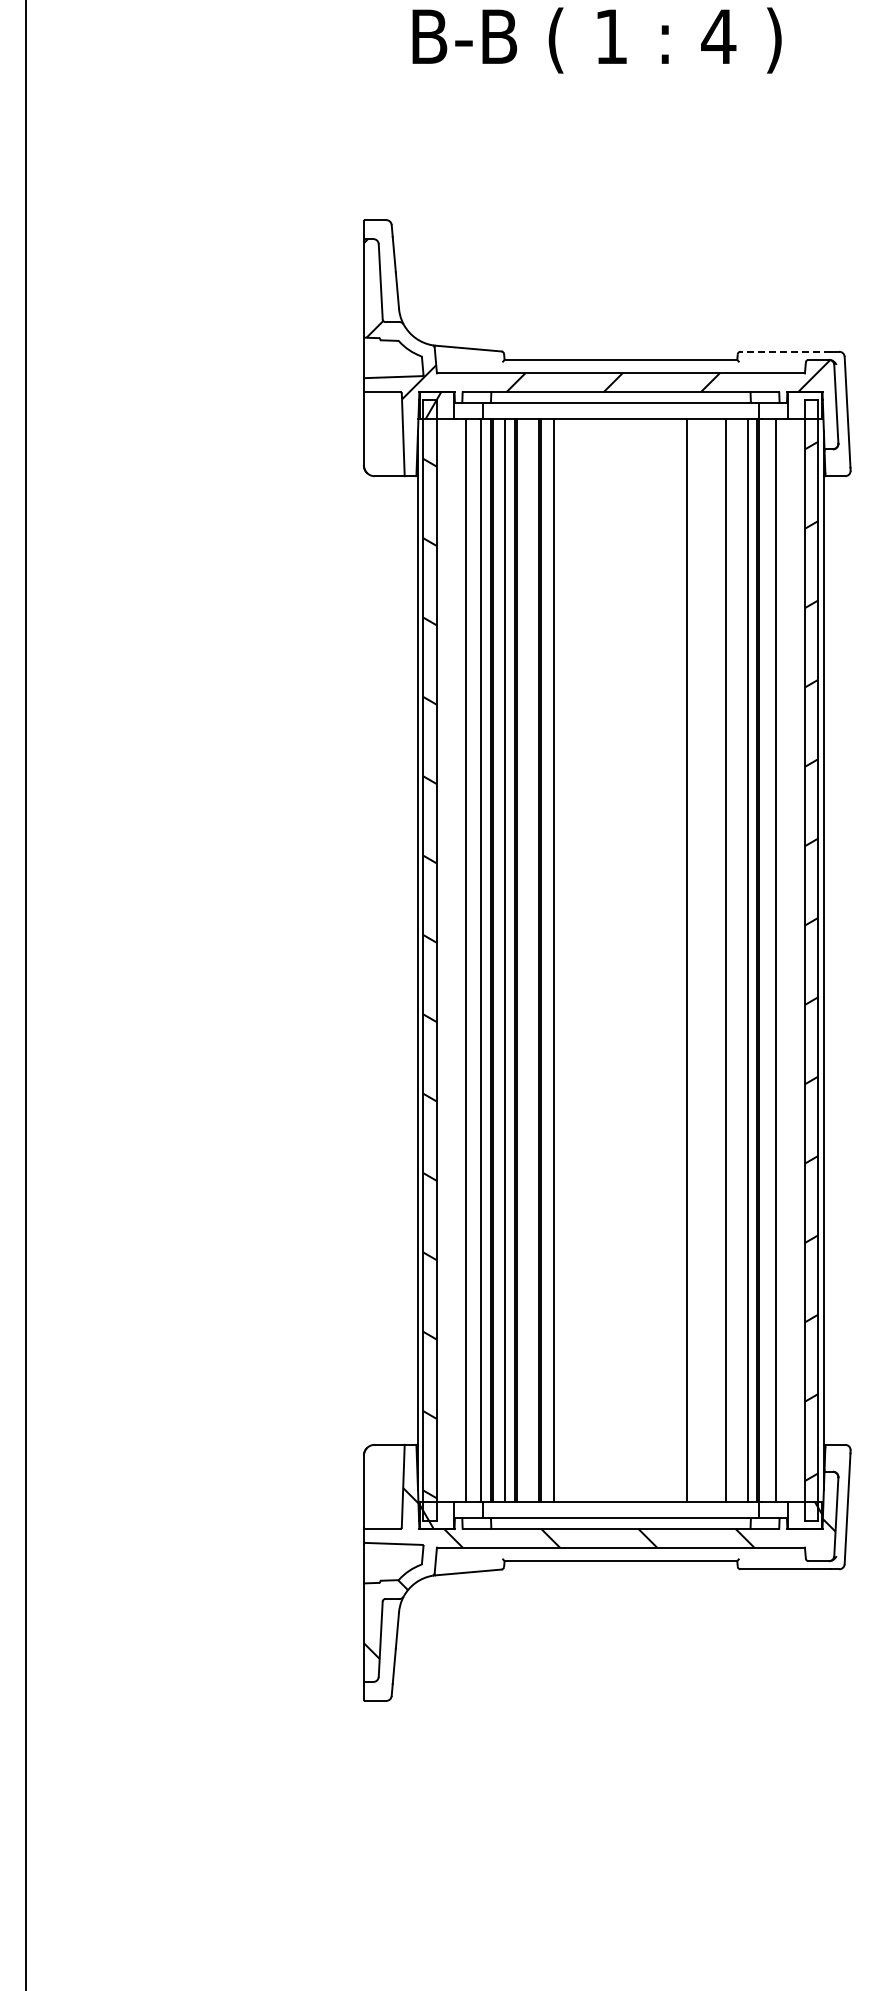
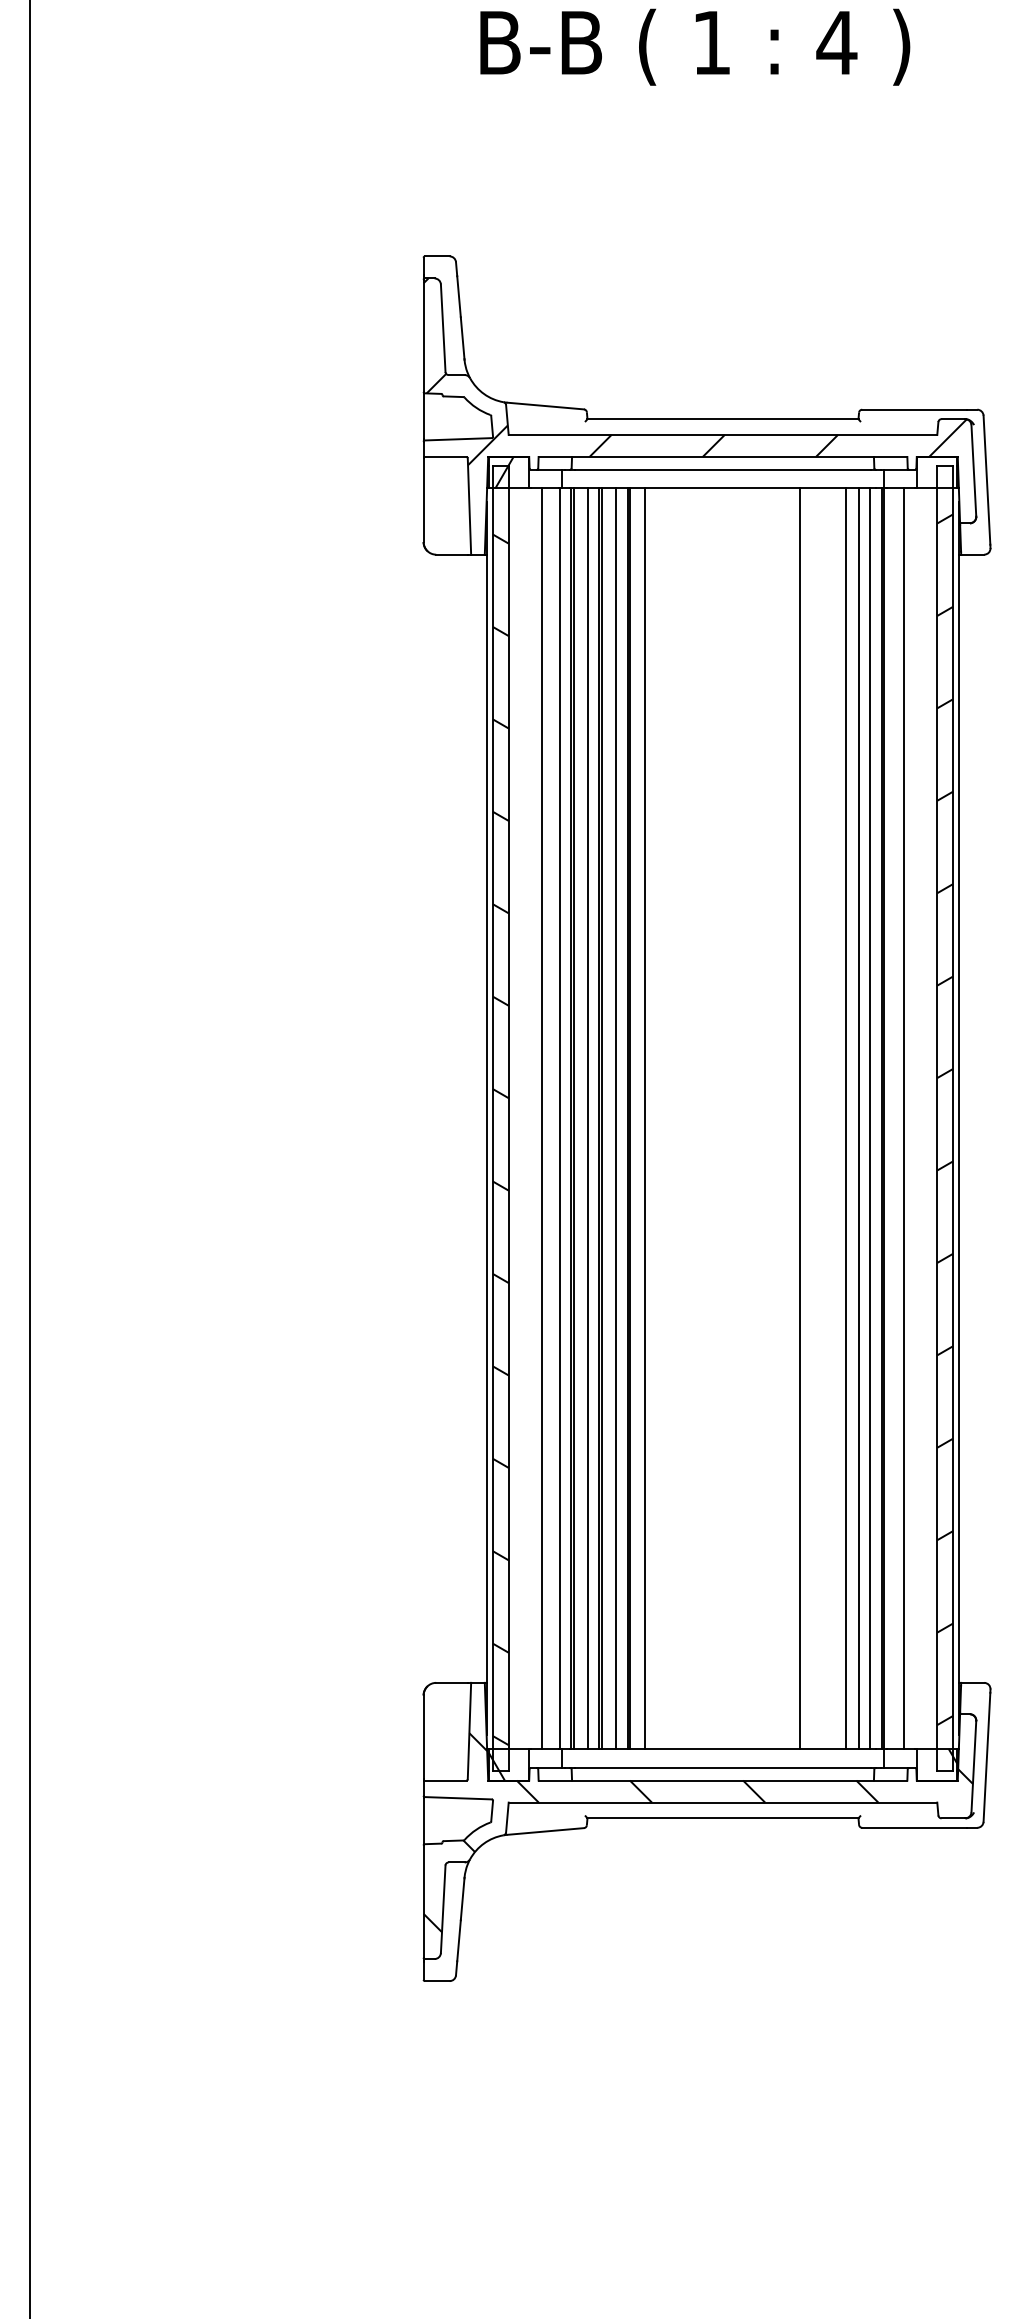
line: (784, 351) -> (913, 409), dashed -> solid
line: (529, 960) -> (616, 1118), added
line: (737, 960) -> (858, 1118), added

